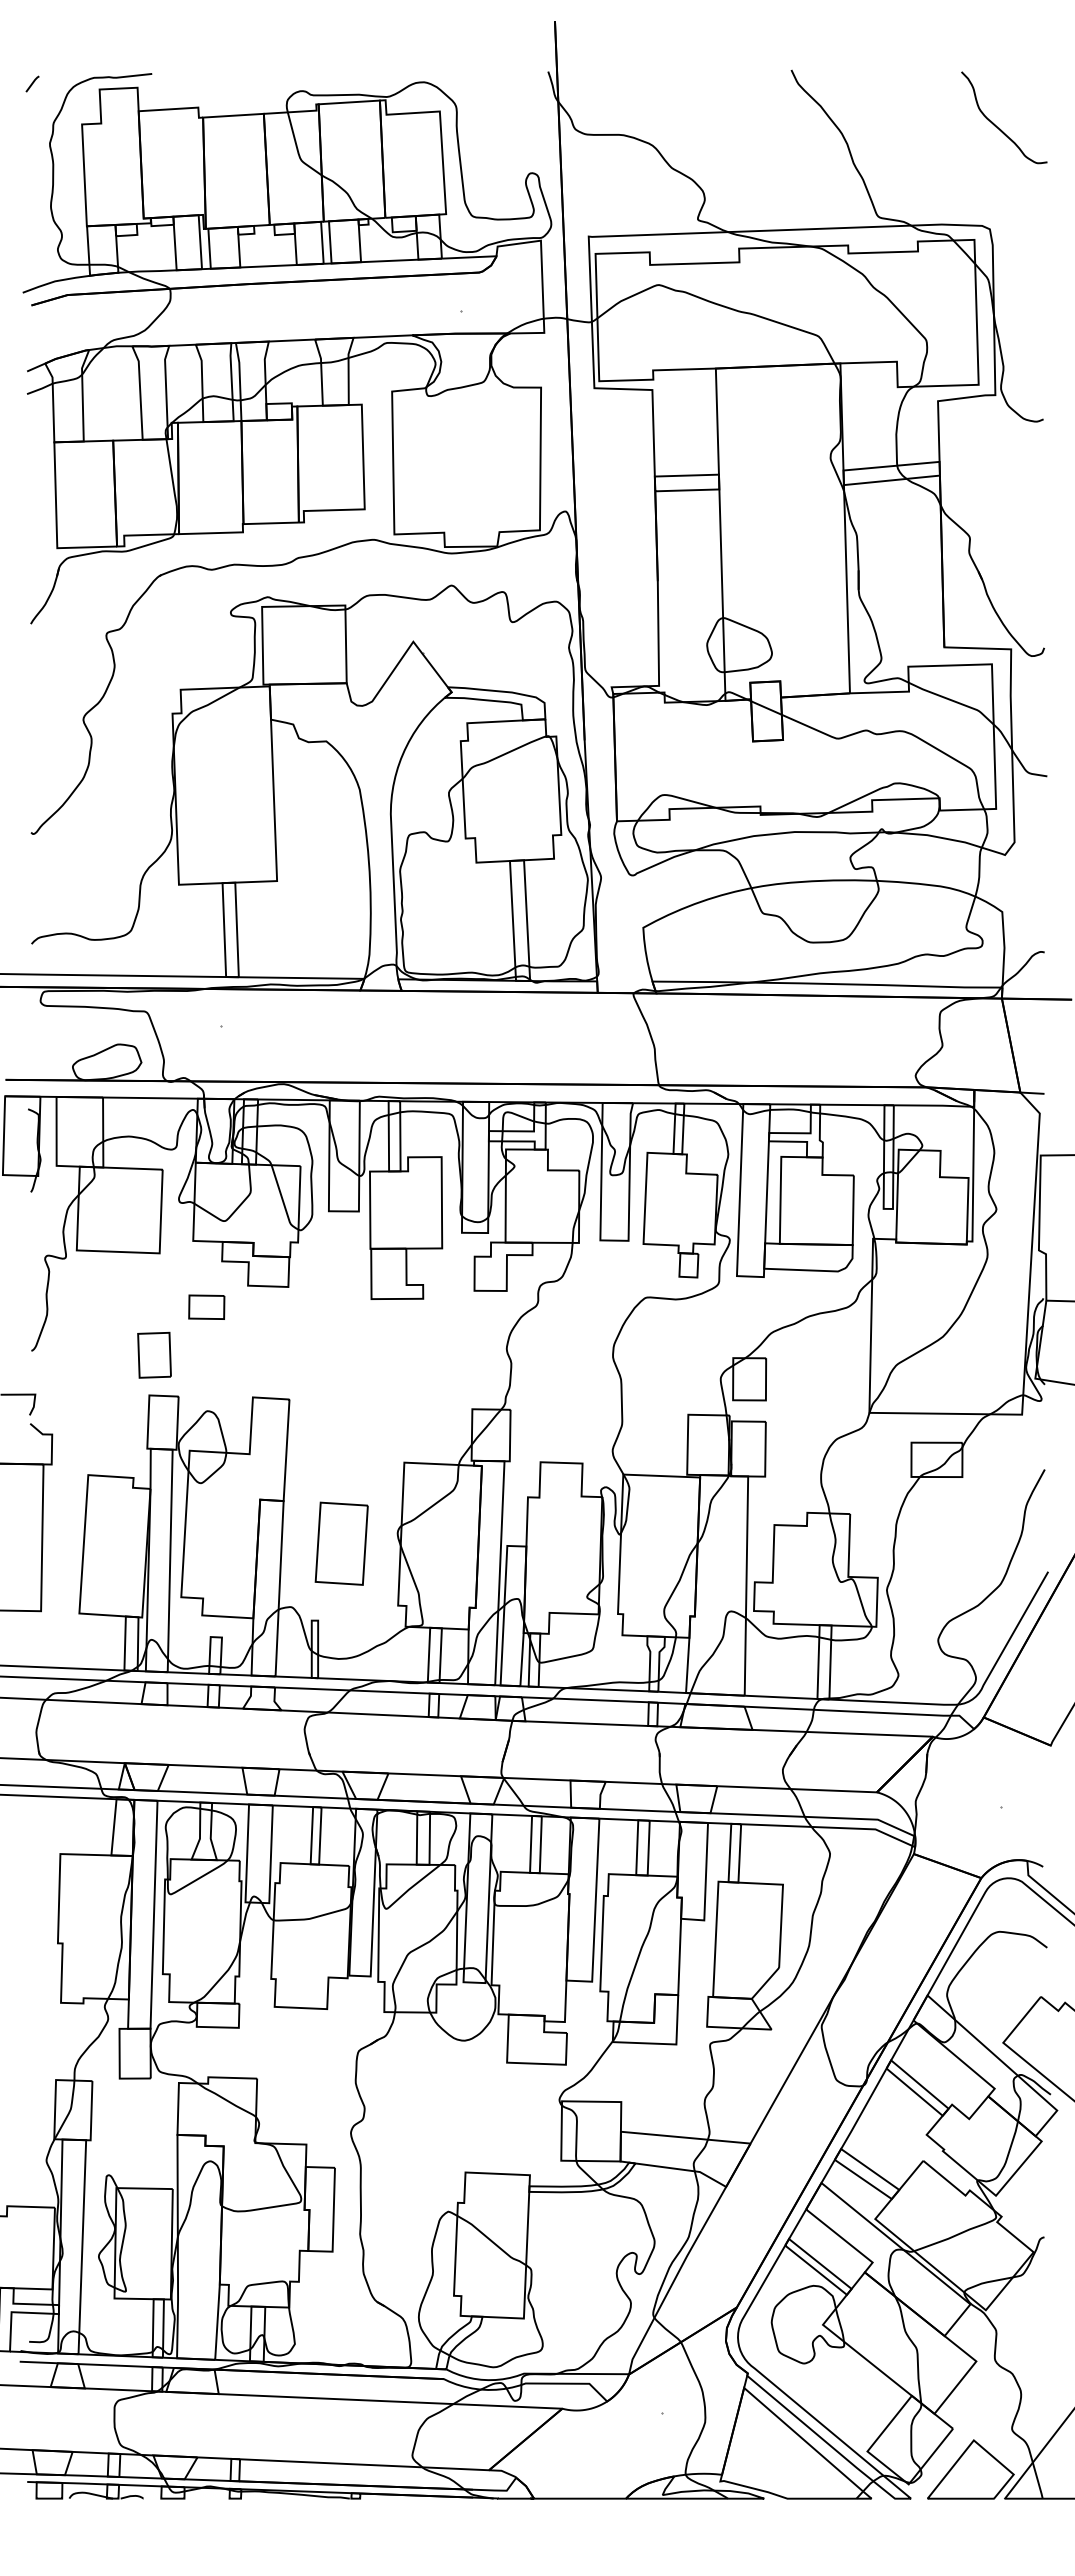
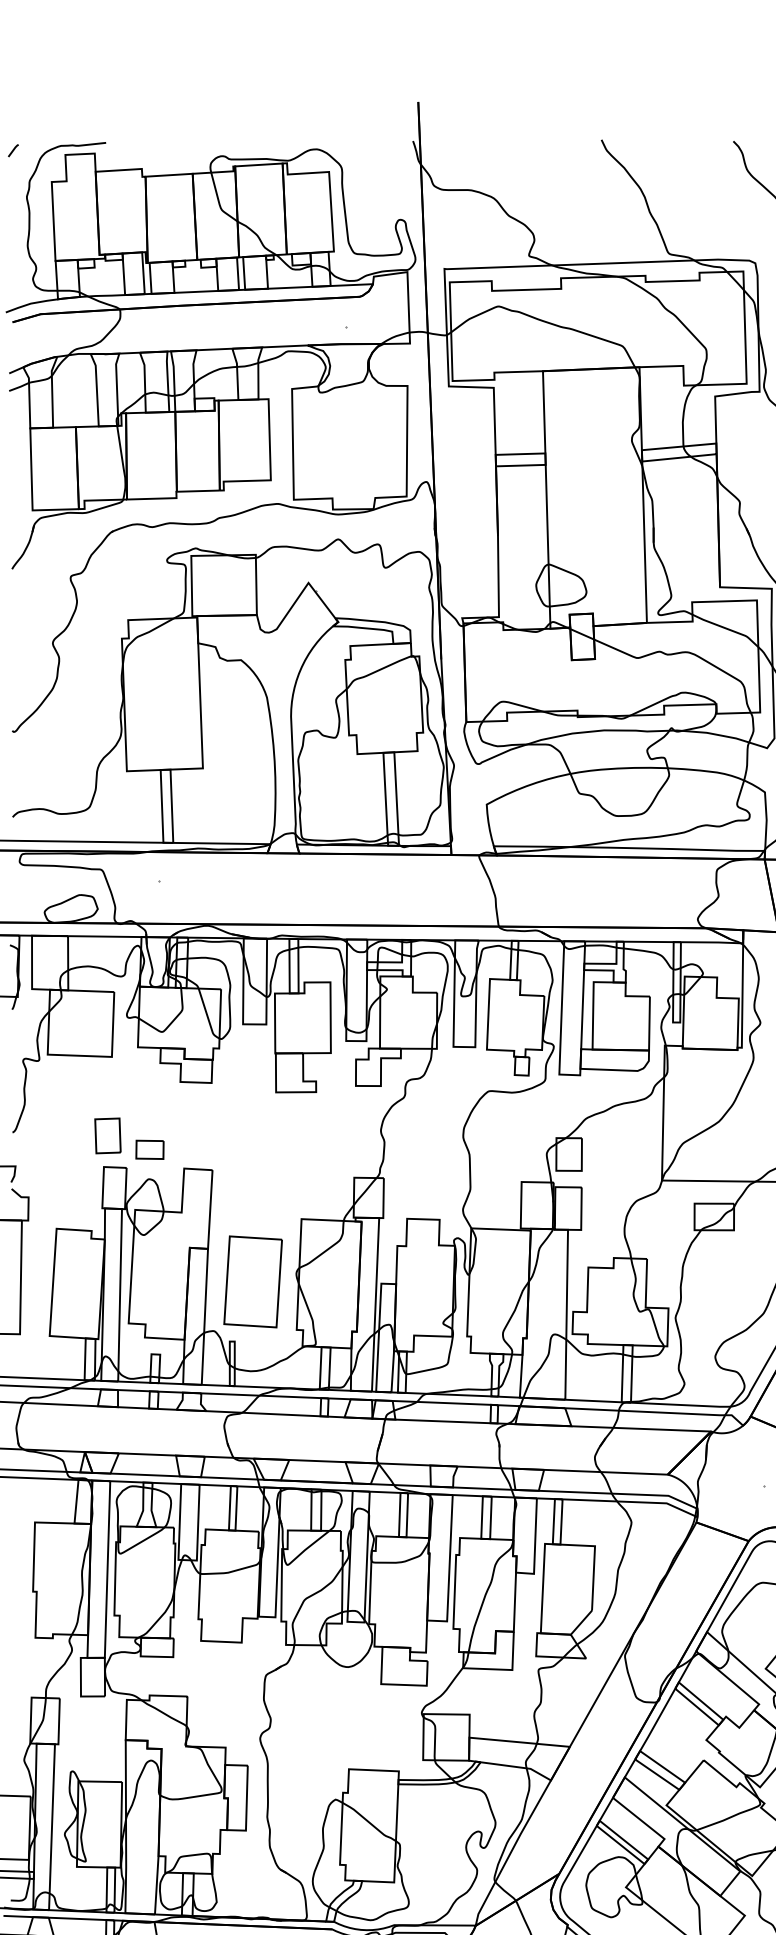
part: (206, 1306) -> (149, 1149), moved
part: (341, 1543) -> (252, 1281), size x1.43

